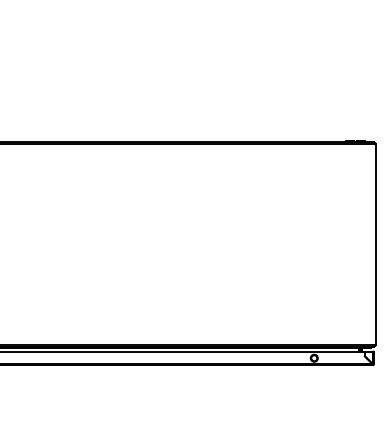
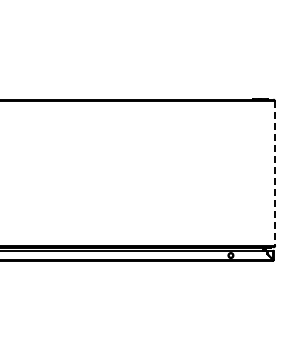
line: (376, 244) -> (275, 173), solid -> dashed

